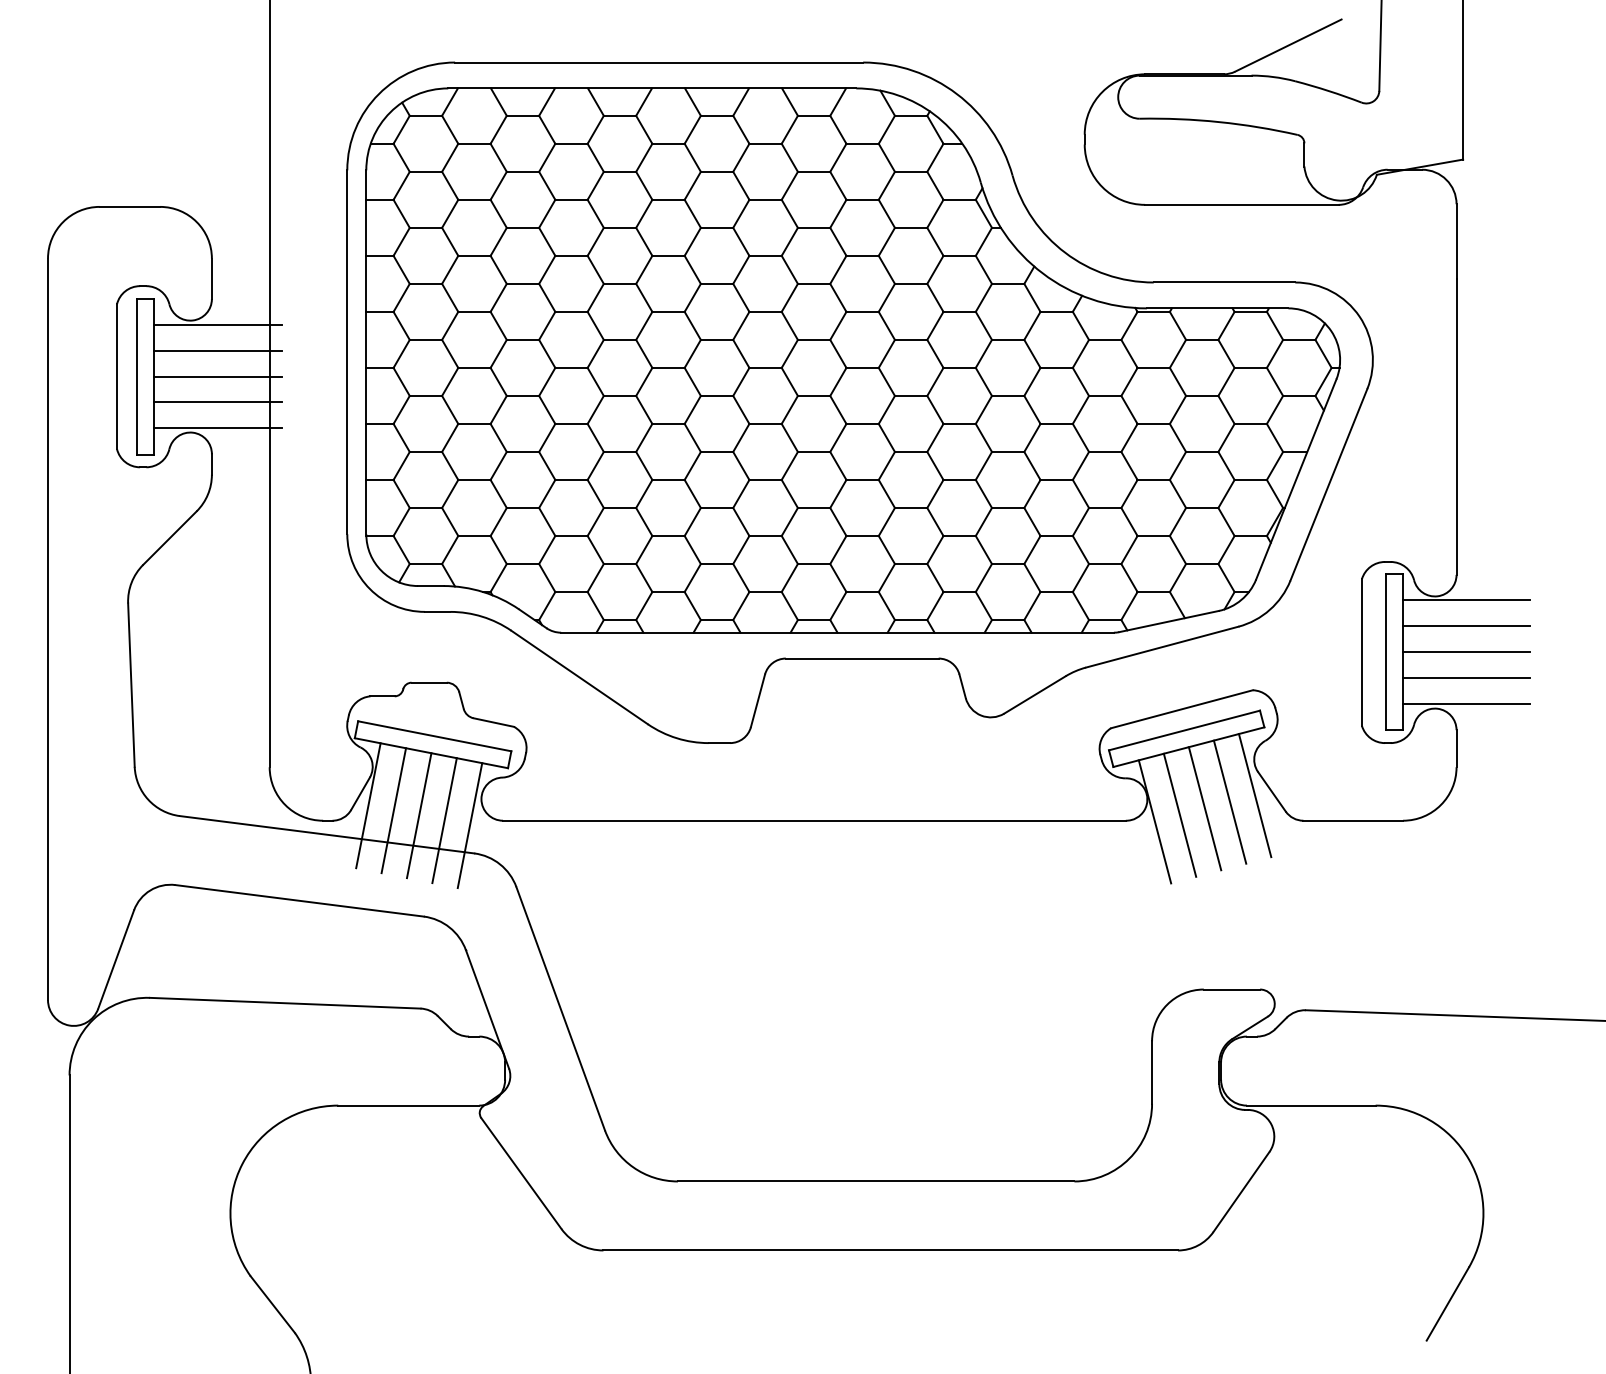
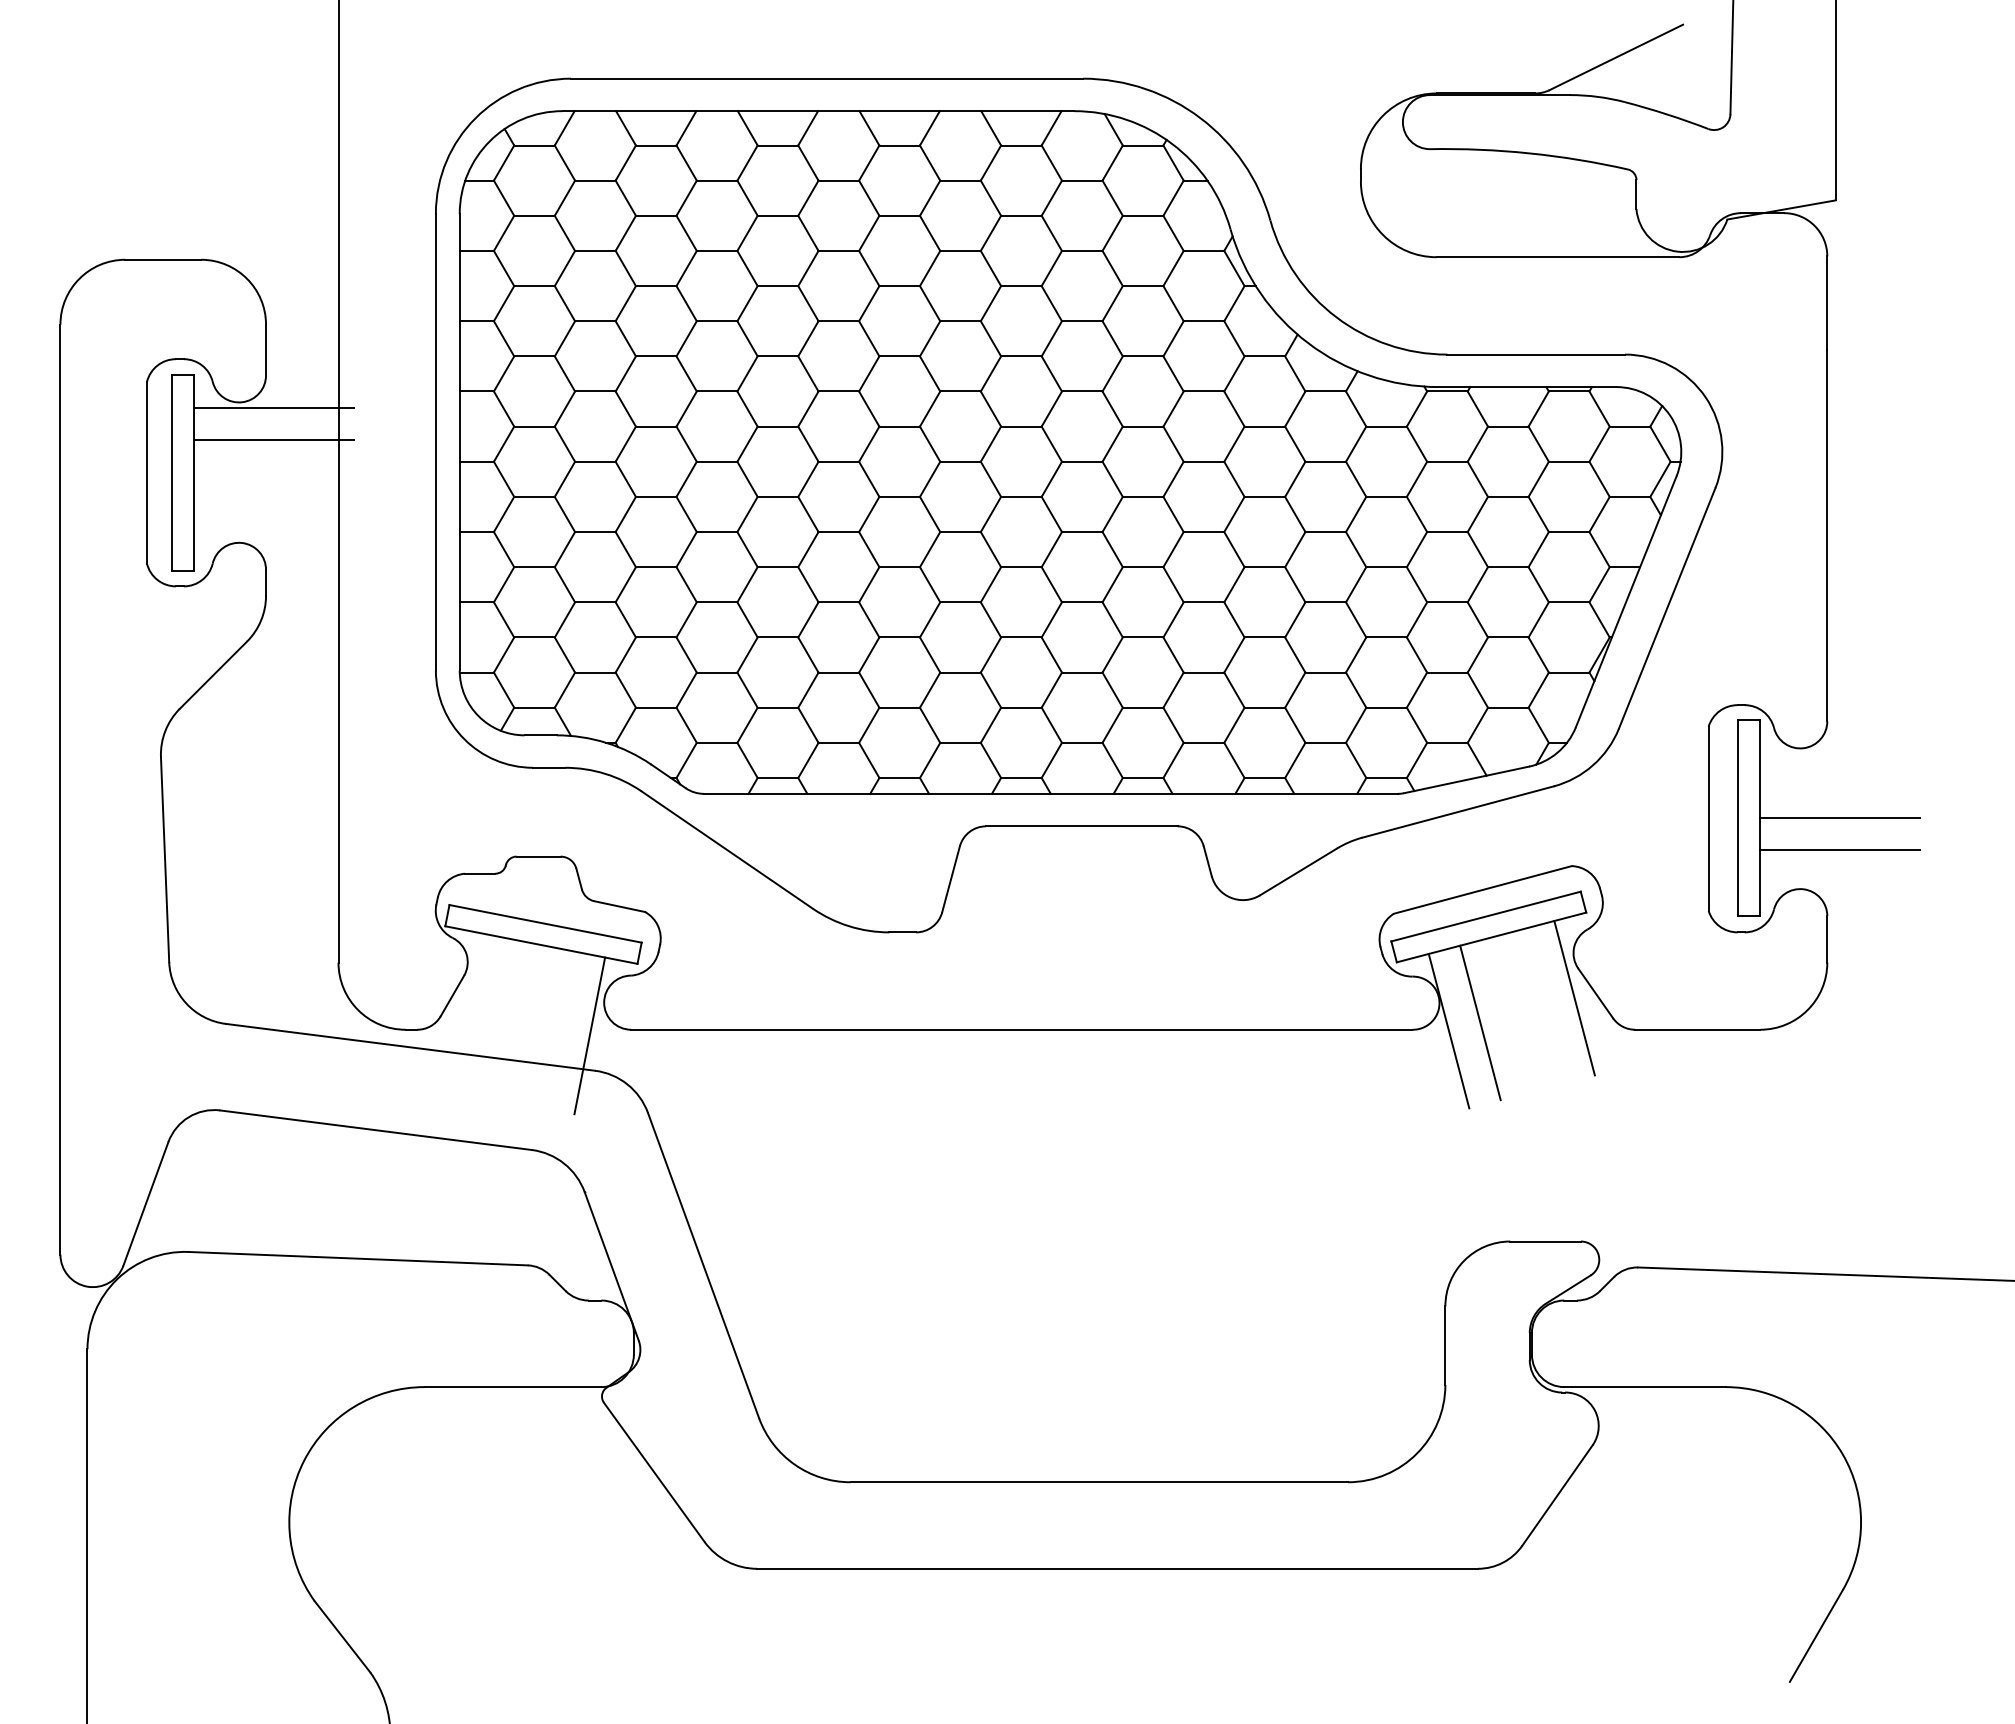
line: (217, 376) -> (273, 472), removed
line: (217, 402) -> (273, 505), removed
line: (217, 428) -> (273, 537), removed
line: (1466, 600) -> (1839, 753), removed
line: (1466, 626) -> (1839, 785), removed
line: (1466, 703) -> (1839, 882), removed
line: (1229, 802) -> (1542, 1006), removed
line: (368, 805) -> (462, 1010), removed
line: (1204, 808) -> (1511, 1014), removed
line: (393, 810) -> (493, 1016), removed
line: (418, 815) -> (525, 1023), removed
line: (444, 820) -> (557, 1029), removed

